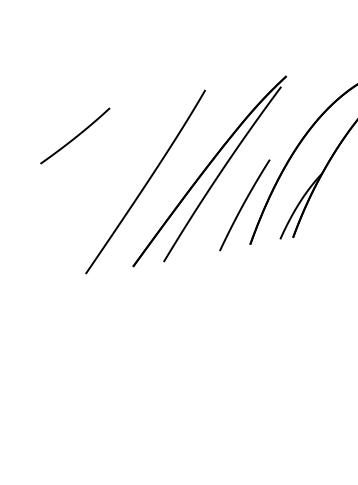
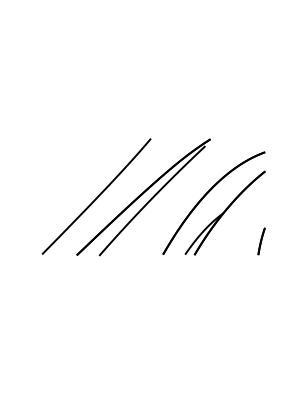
curve: (75, 135) -> (52, 154), removed
curve: (245, 204) -> (164, 225), removed

